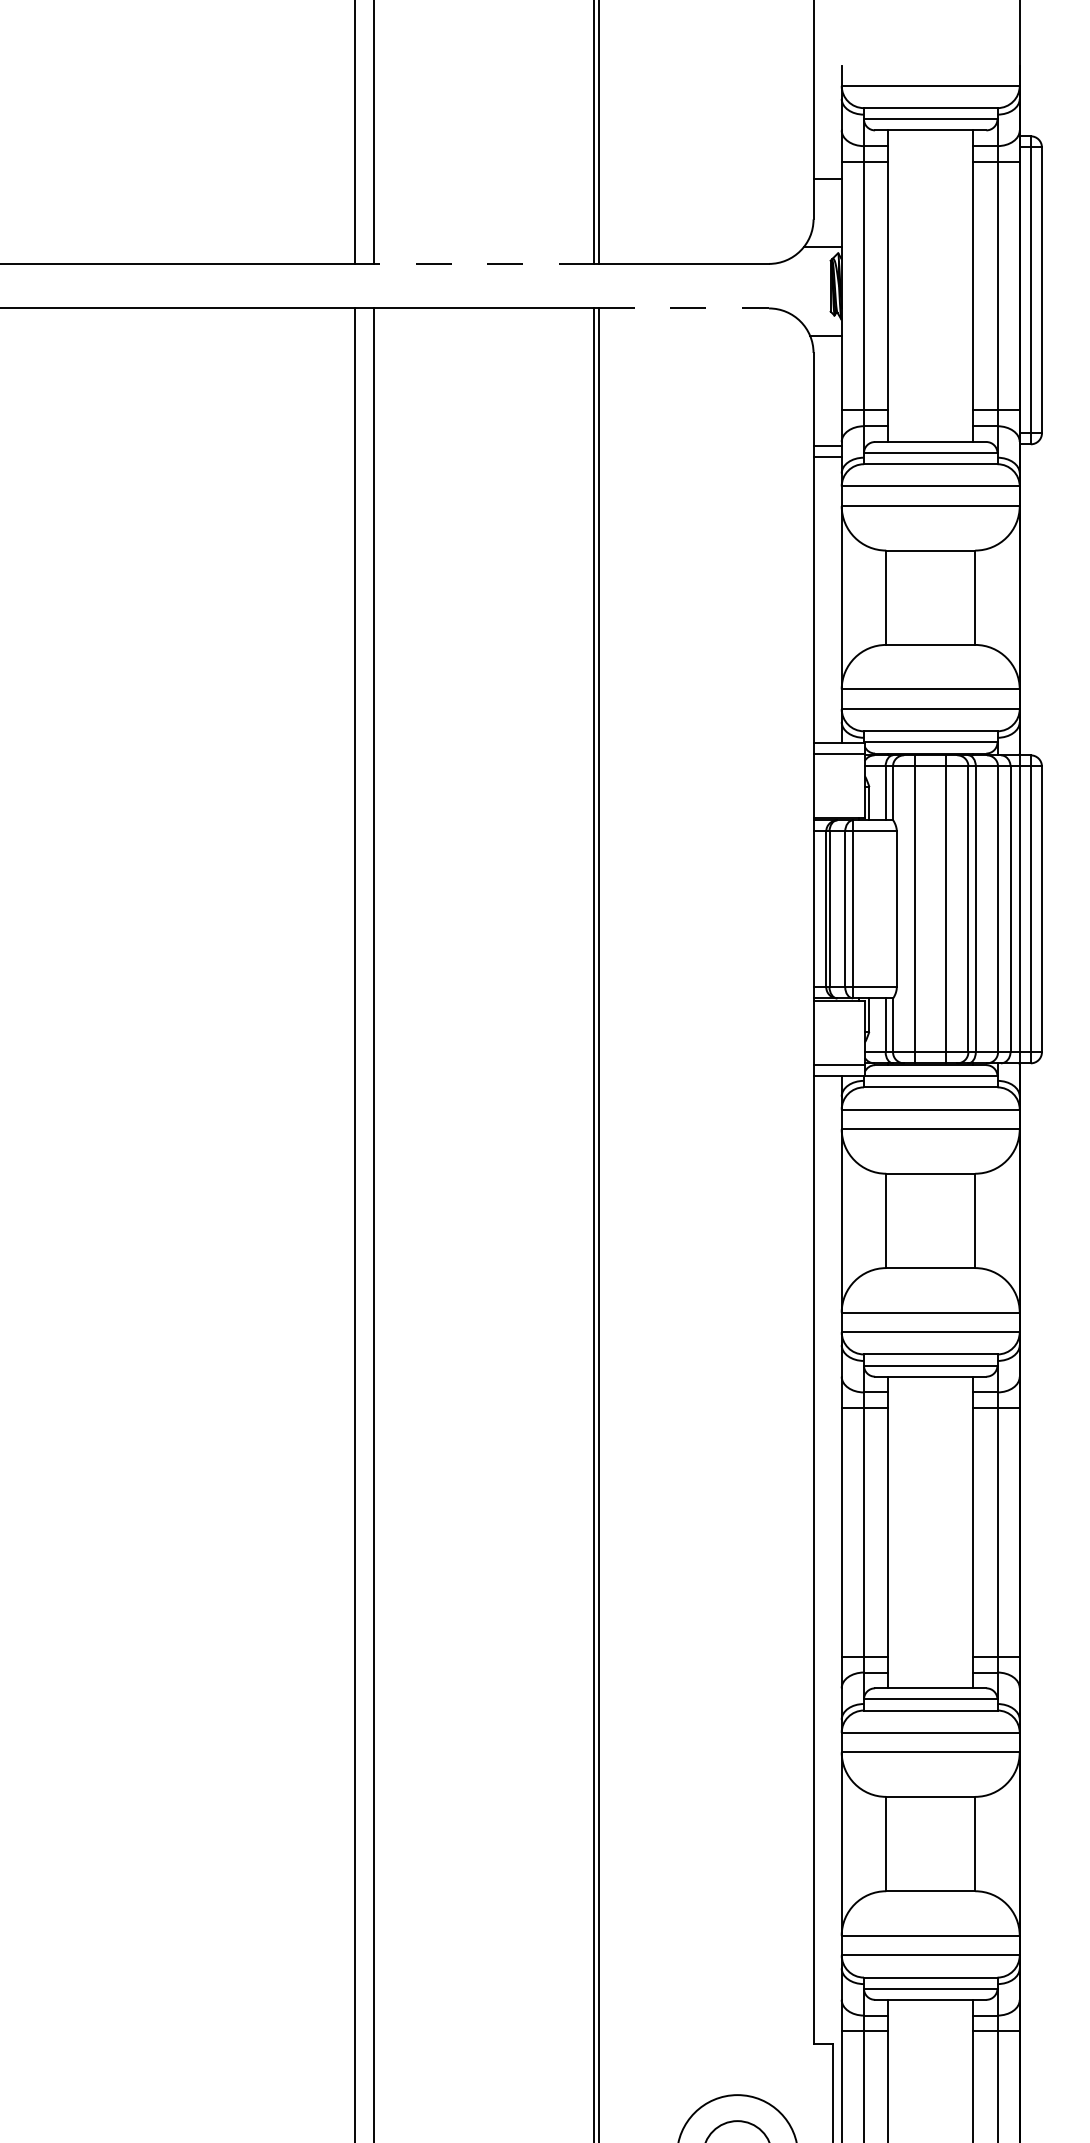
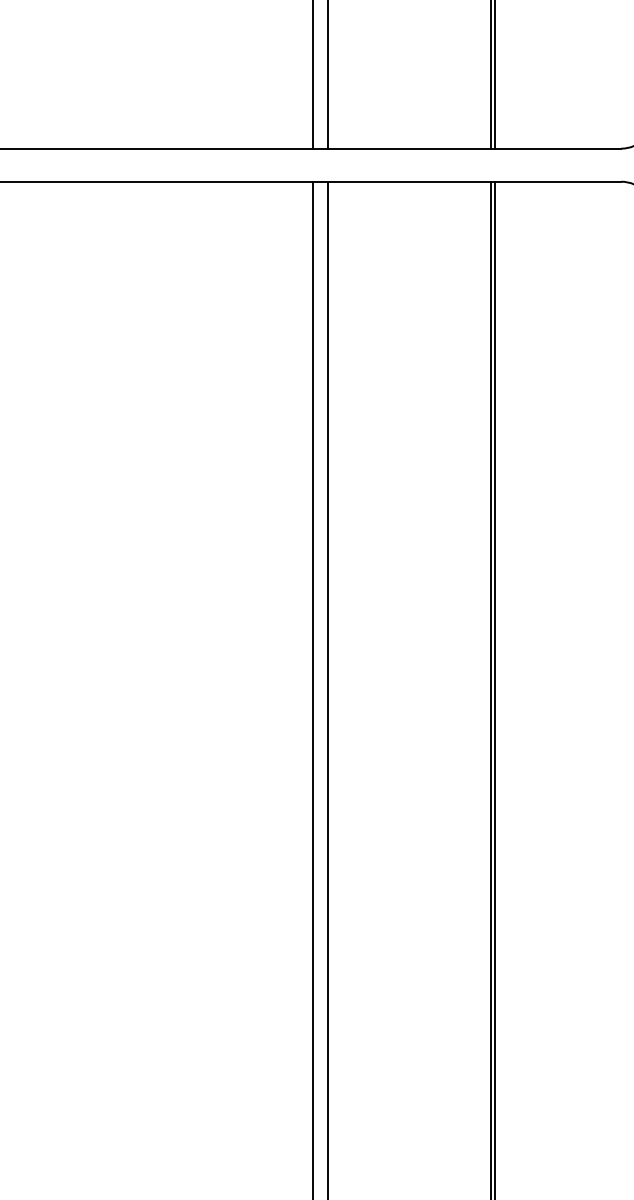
line: (483, 263) -> (408, 148), dashed -> solid
line: (684, 308) -> (558, 181), dashed -> solid

